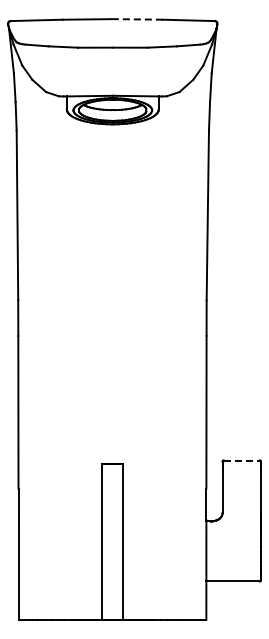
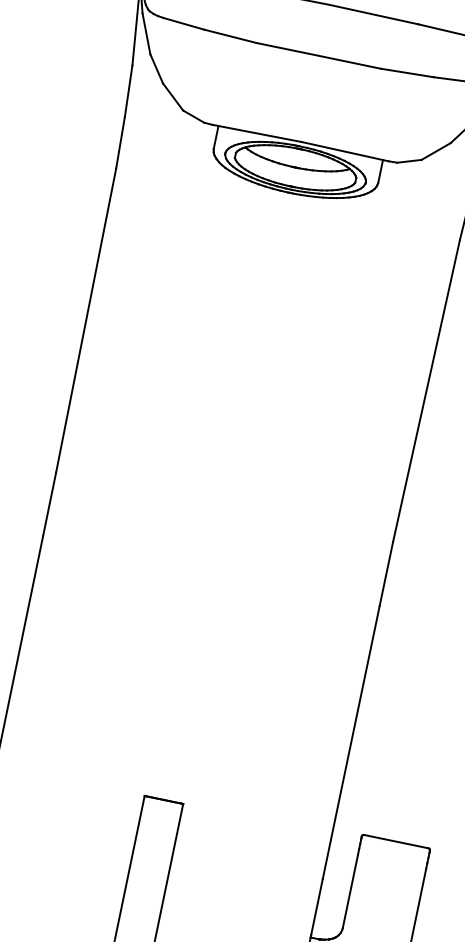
line: (138, 19) -> (375, 14), dashed -> solid
line: (241, 460) -> (396, 841), dashed -> solid

